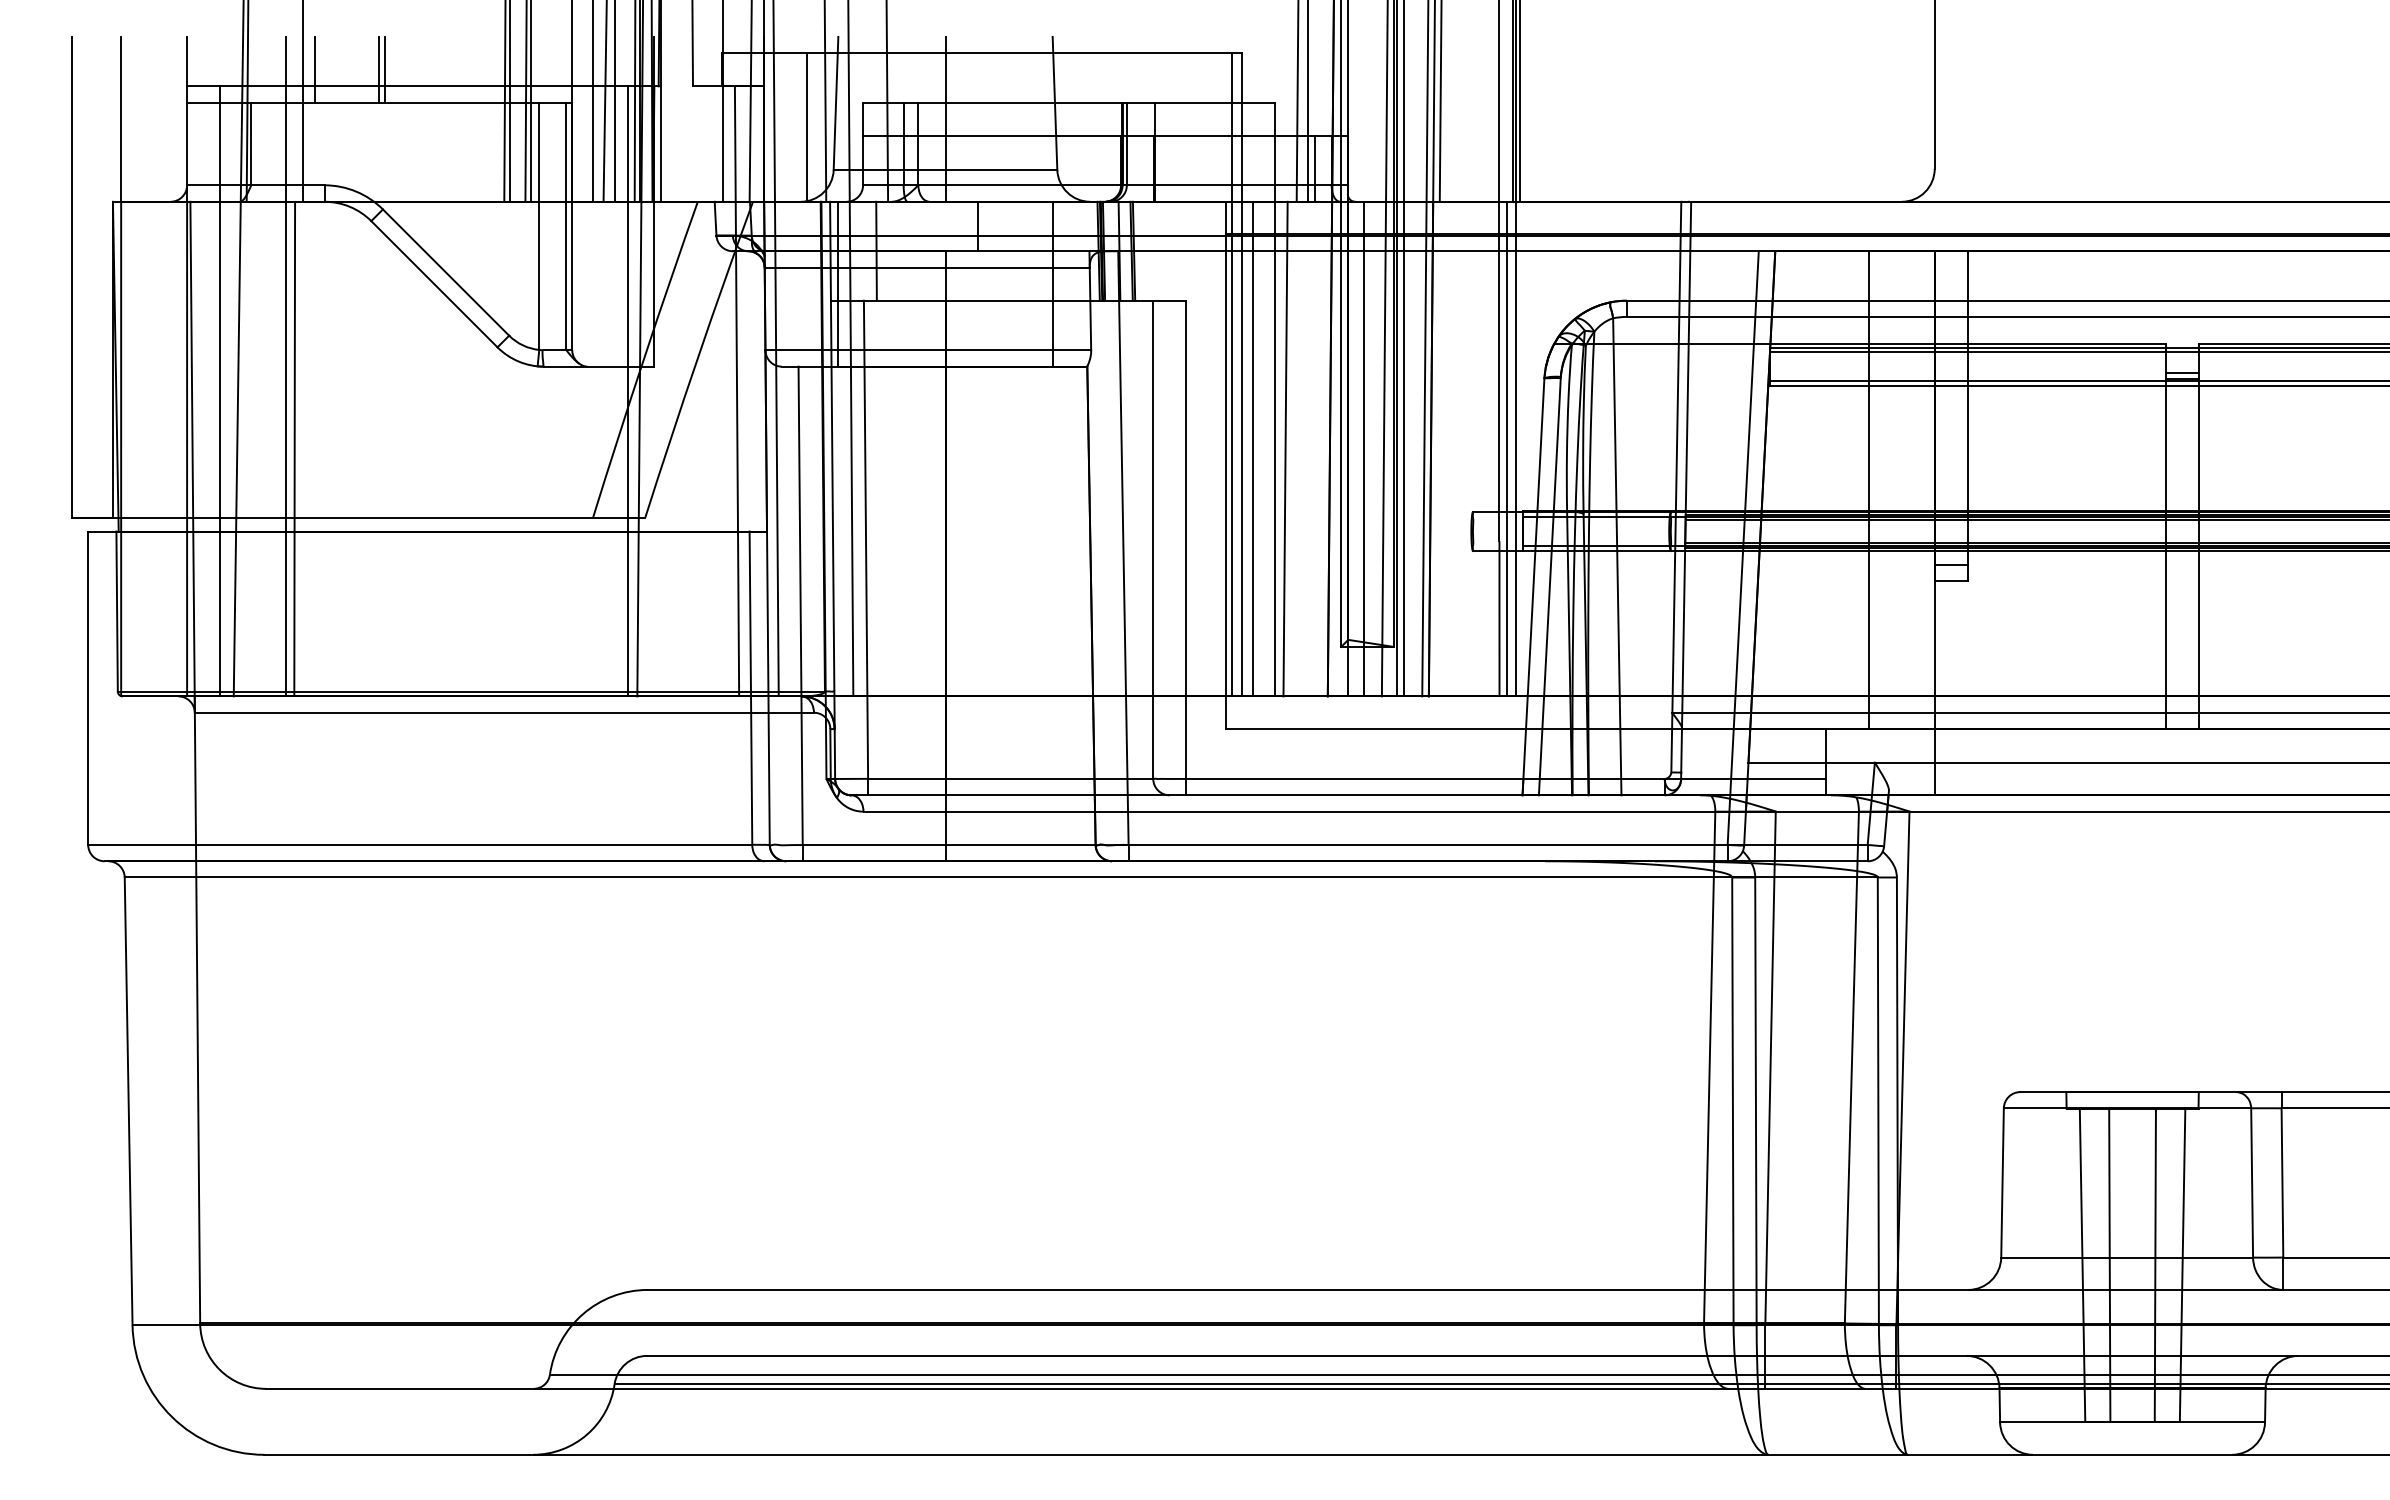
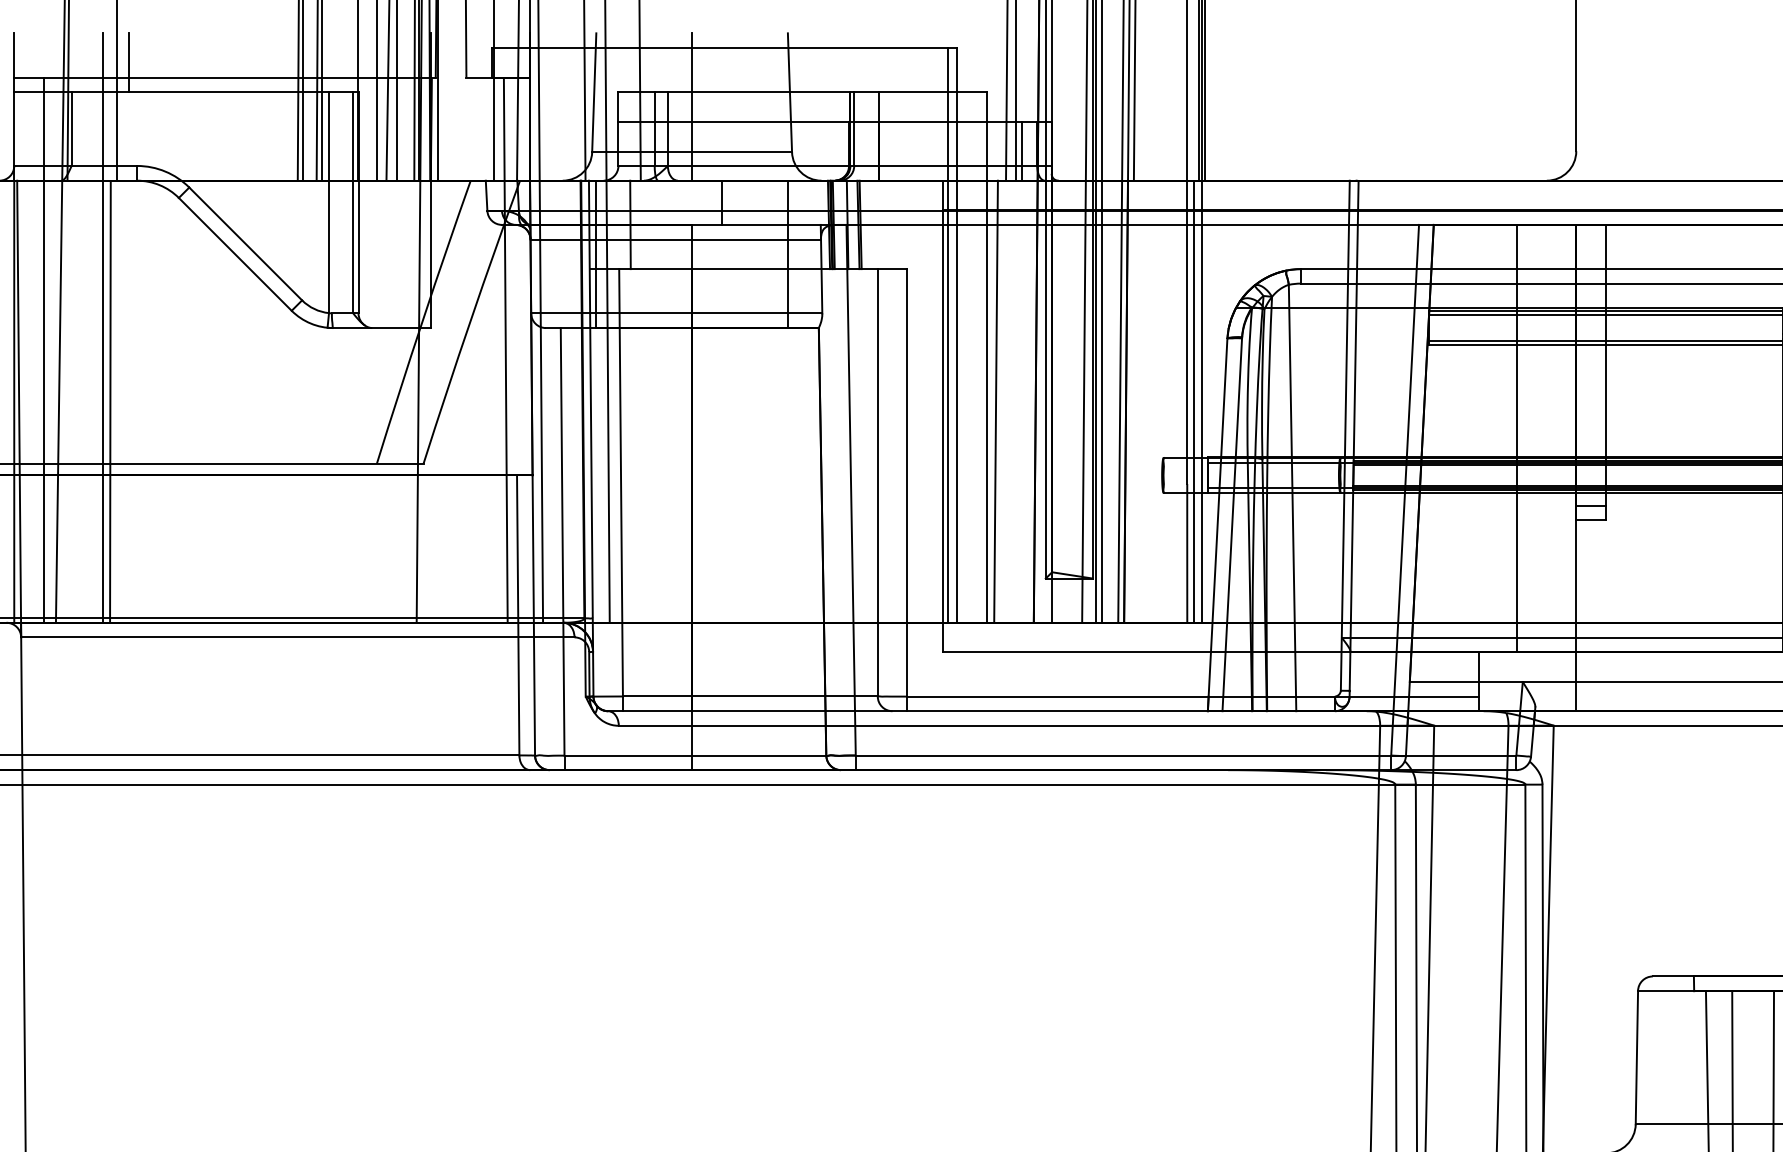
line: (378, 69) -> (185, 62), removed
line: (384, 69) -> (190, 62), removed
line: (807, 127) -> (568, 114), removed
line: (627, 391) -> (407, 350), removed
line: (1252, 448) -> (966, 401), removed
line: (1364, 448) -> (1066, 401), removed

